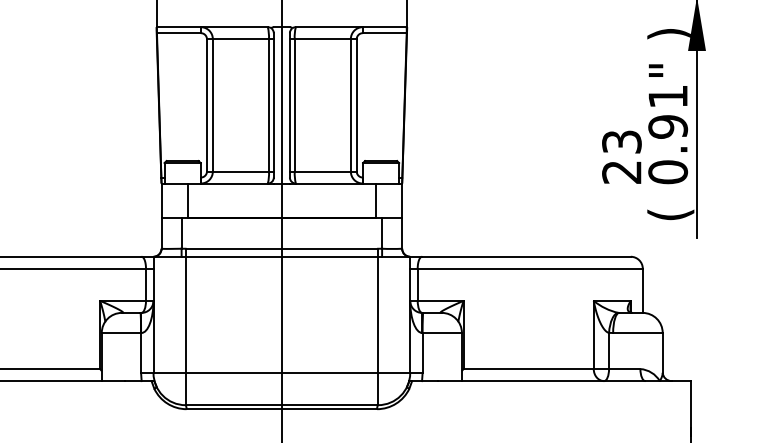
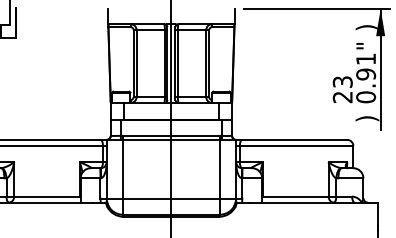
text: (670, 214) -> (367, 118), ( -> )

